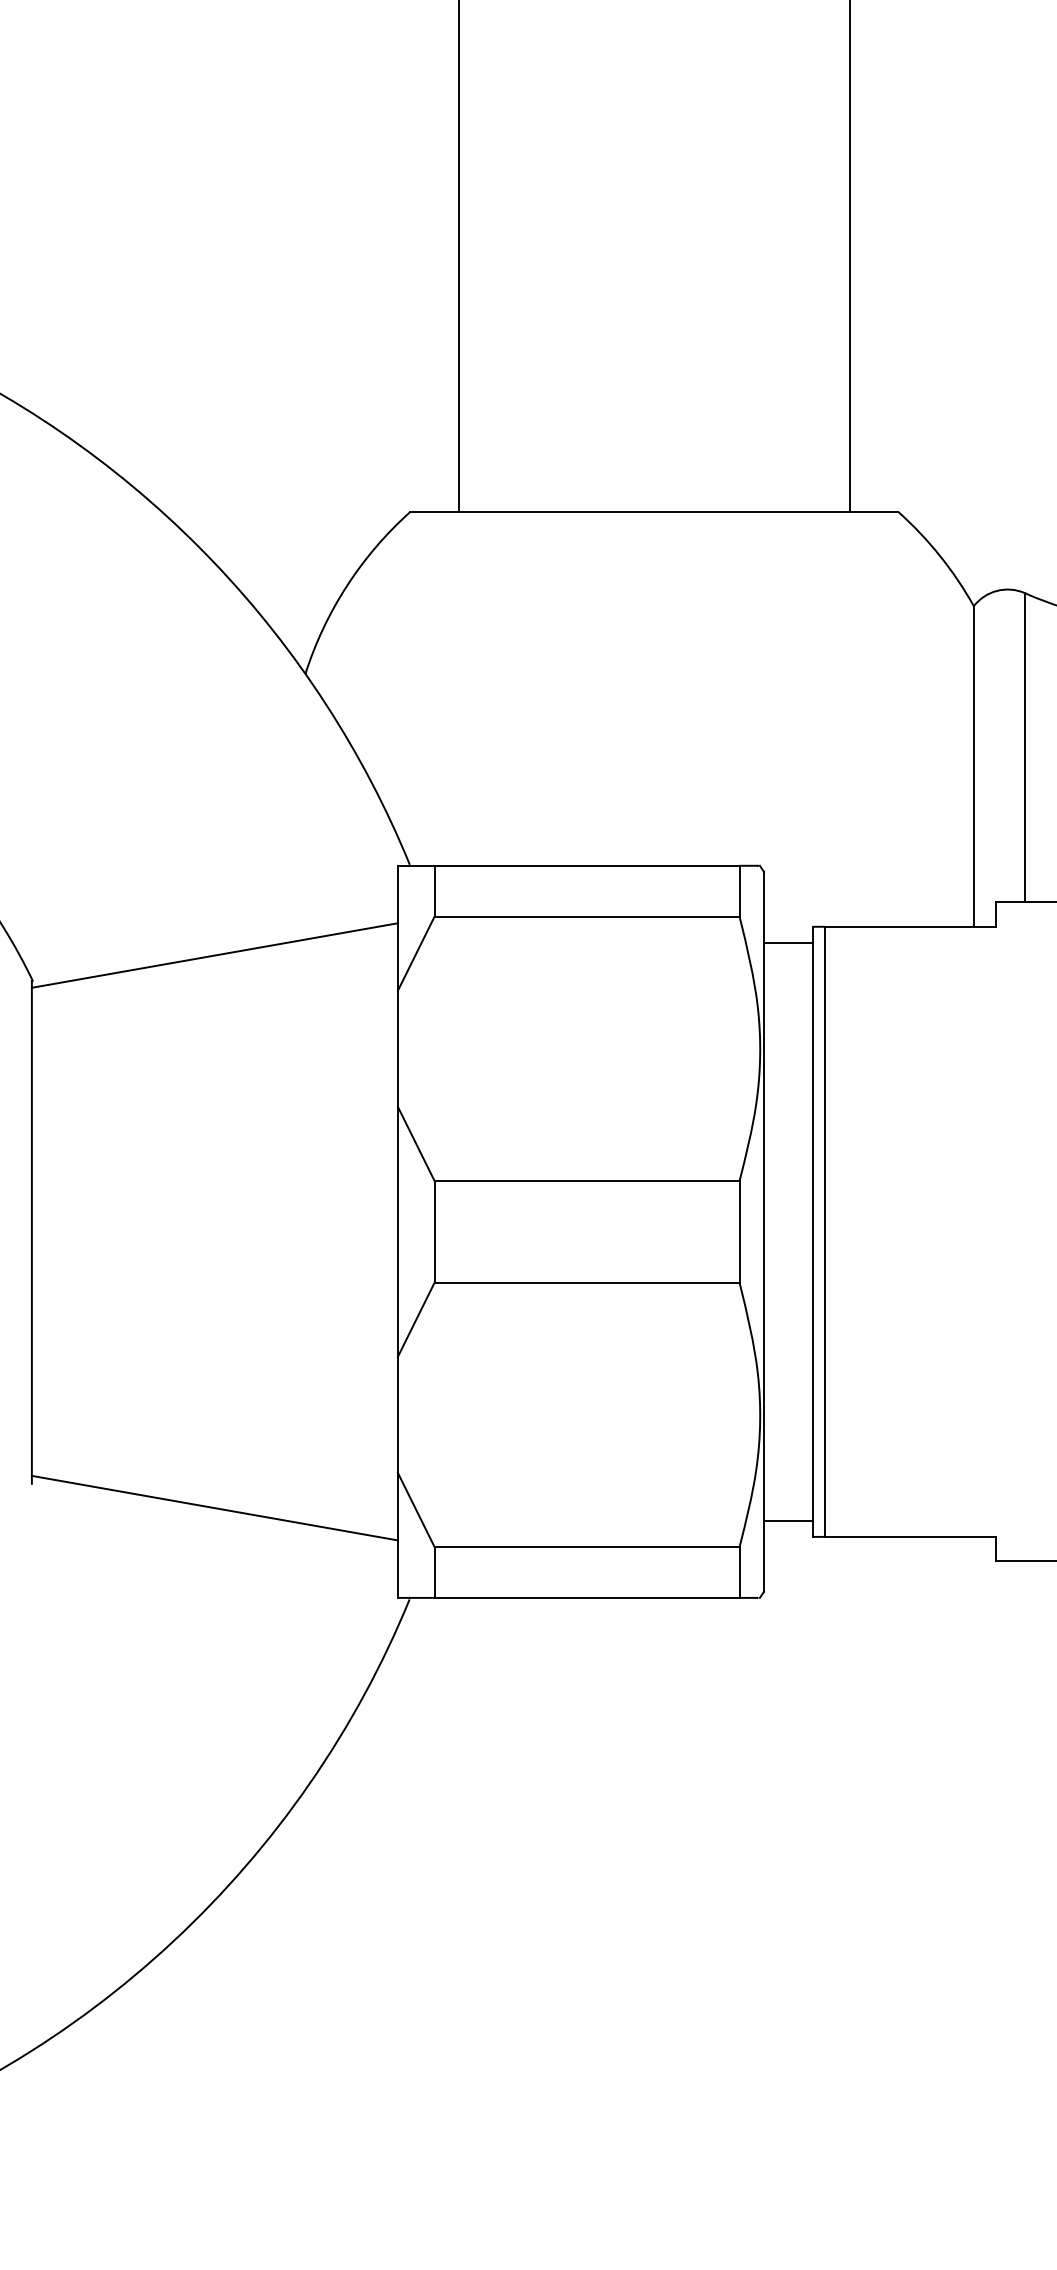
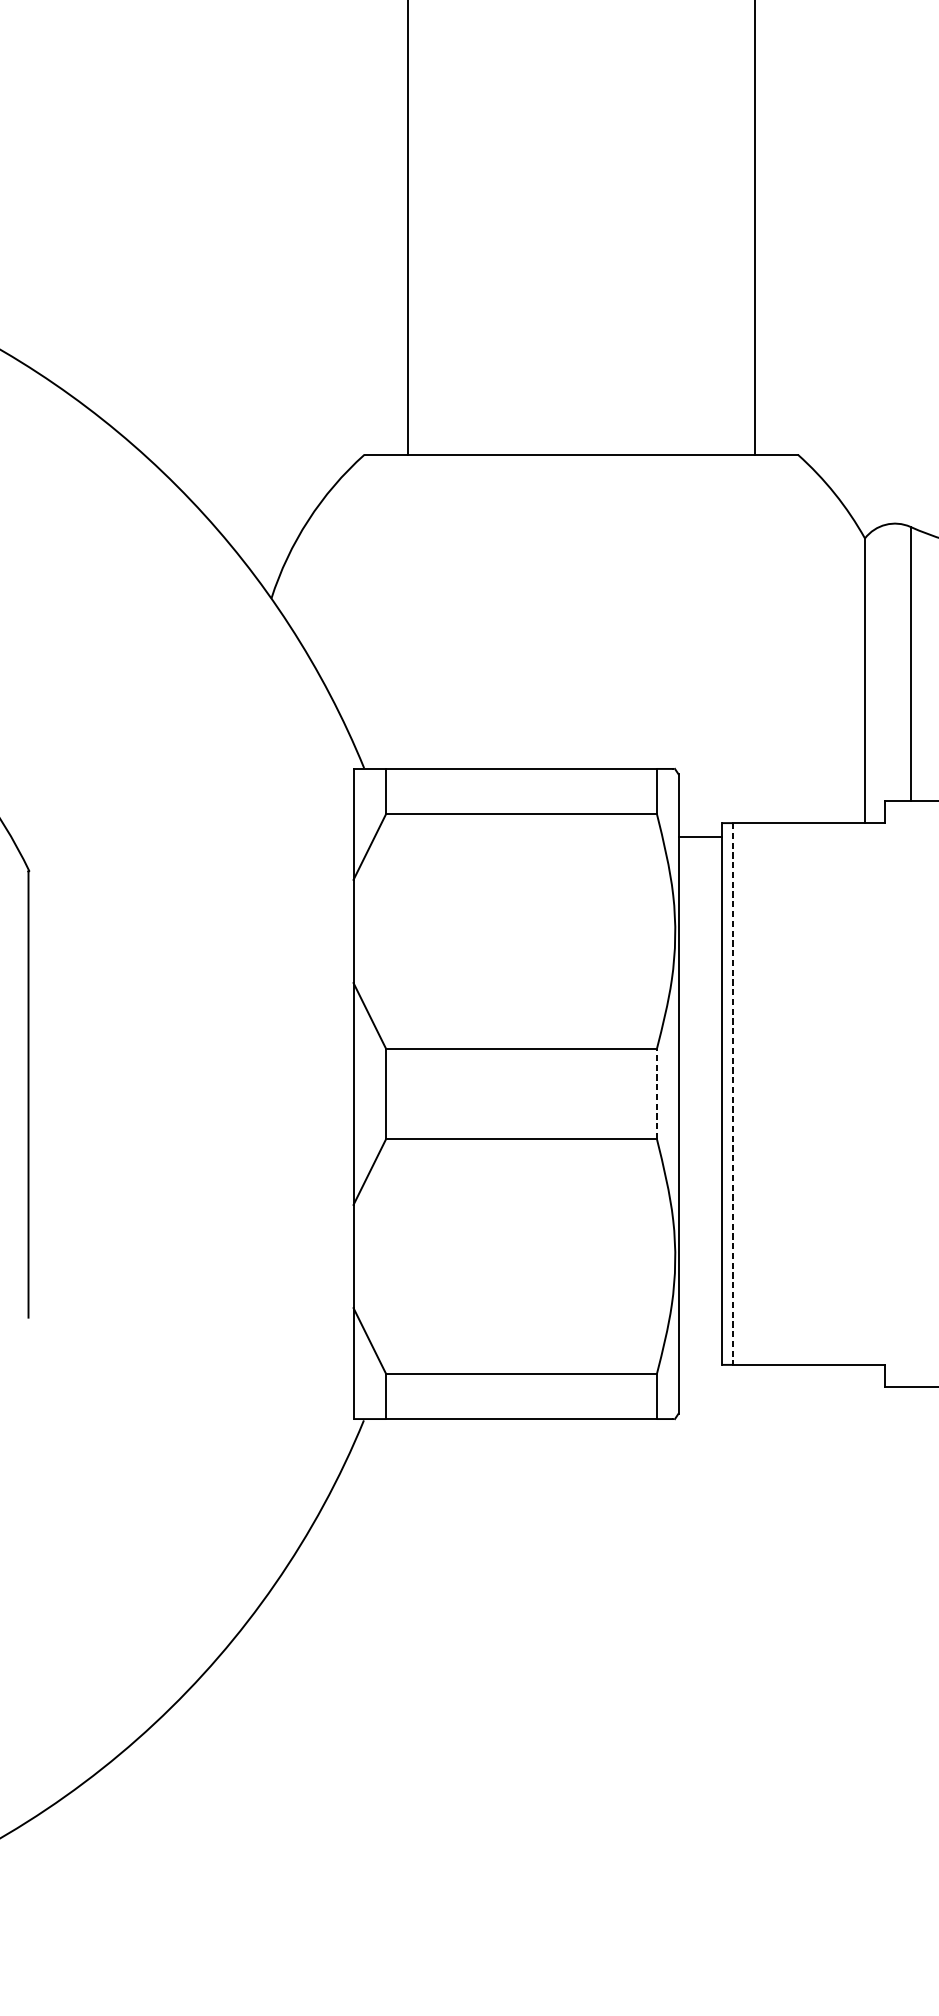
line: (214, 955) -> (190, 848), removed
line: (739, 1231) -> (656, 1093), solid -> dashed
line: (825, 1232) -> (733, 1094), solid -> dashed
line: (214, 1507) -> (190, 1338), removed
line: (788, 1521) -> (700, 1351), removed

